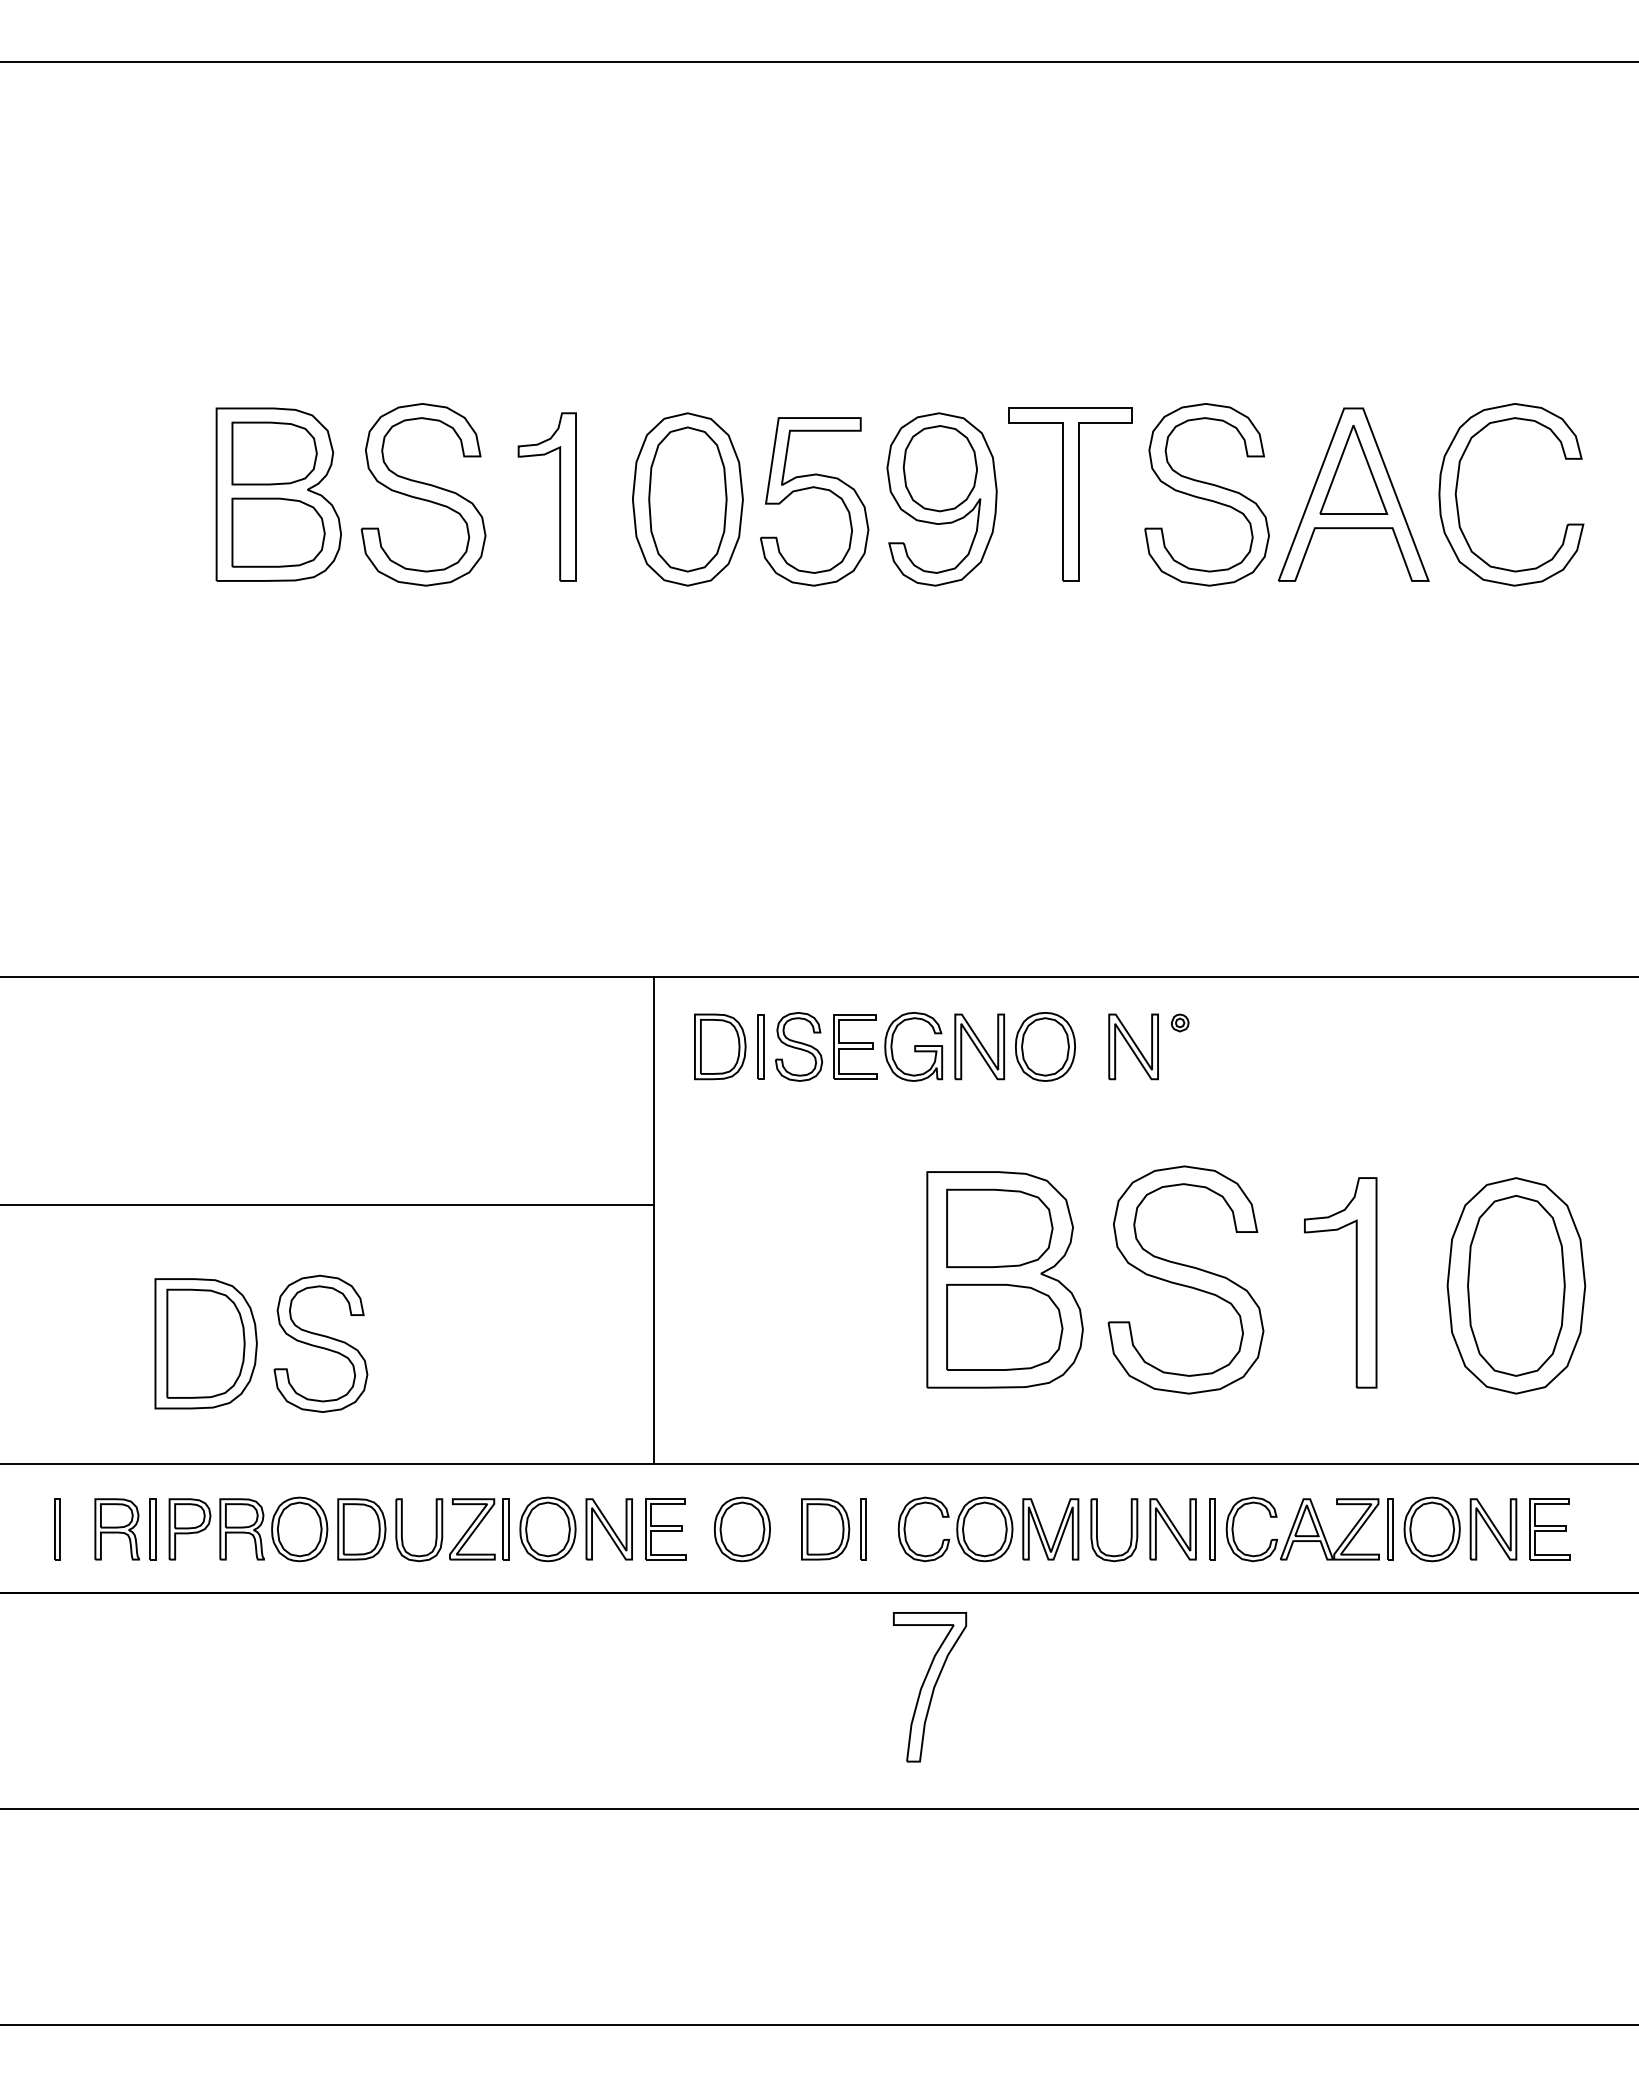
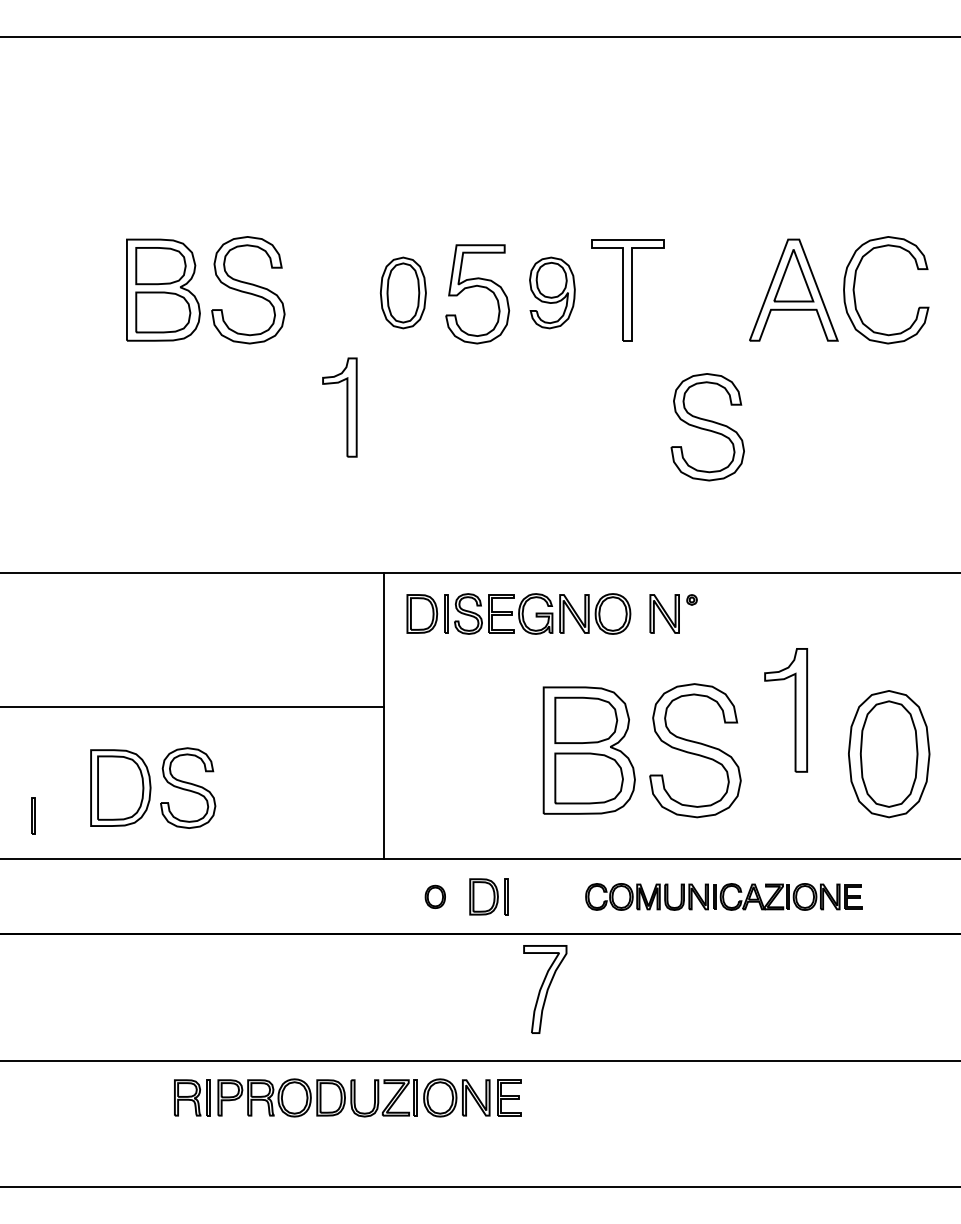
part: (1206, 495) -> (707, 427), moved
part: (558, 496) -> (346, 407), moved
part: (688, 498) -> (403, 292), size x0.7
part: (942, 498) -> (552, 292), size x0.7
part: (1354, 1283) -> (794, 710), moved
line: (55, 1528) -> (32, 815), moved
part: (389, 1528) -> (347, 1097), moved
part: (742, 1528) -> (435, 896), size x0.6
part: (1233, 1528) -> (723, 896), size x0.7

